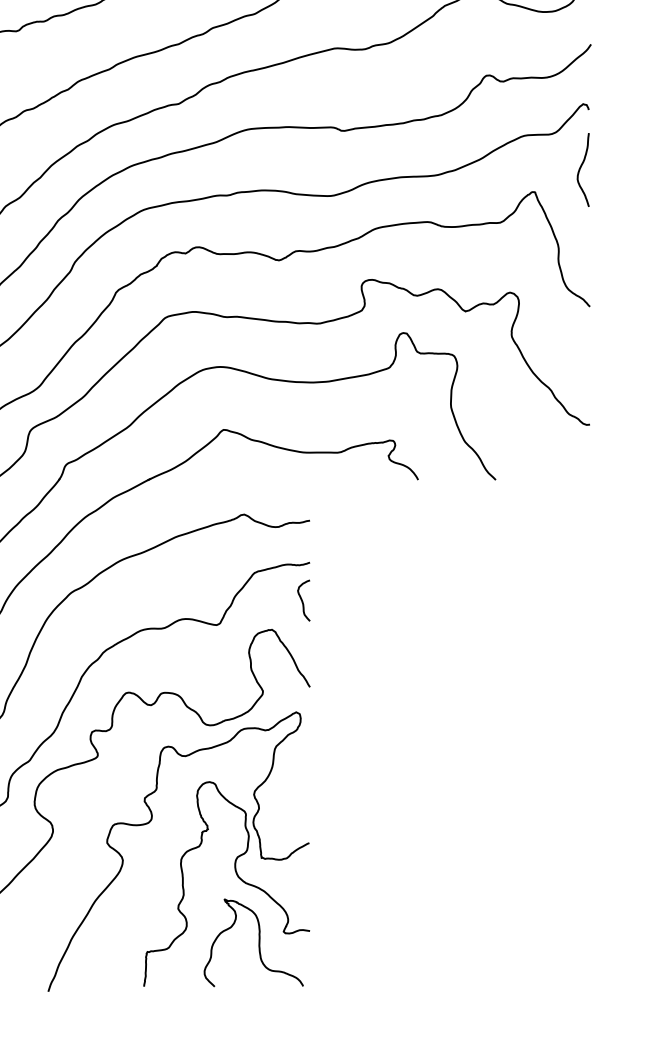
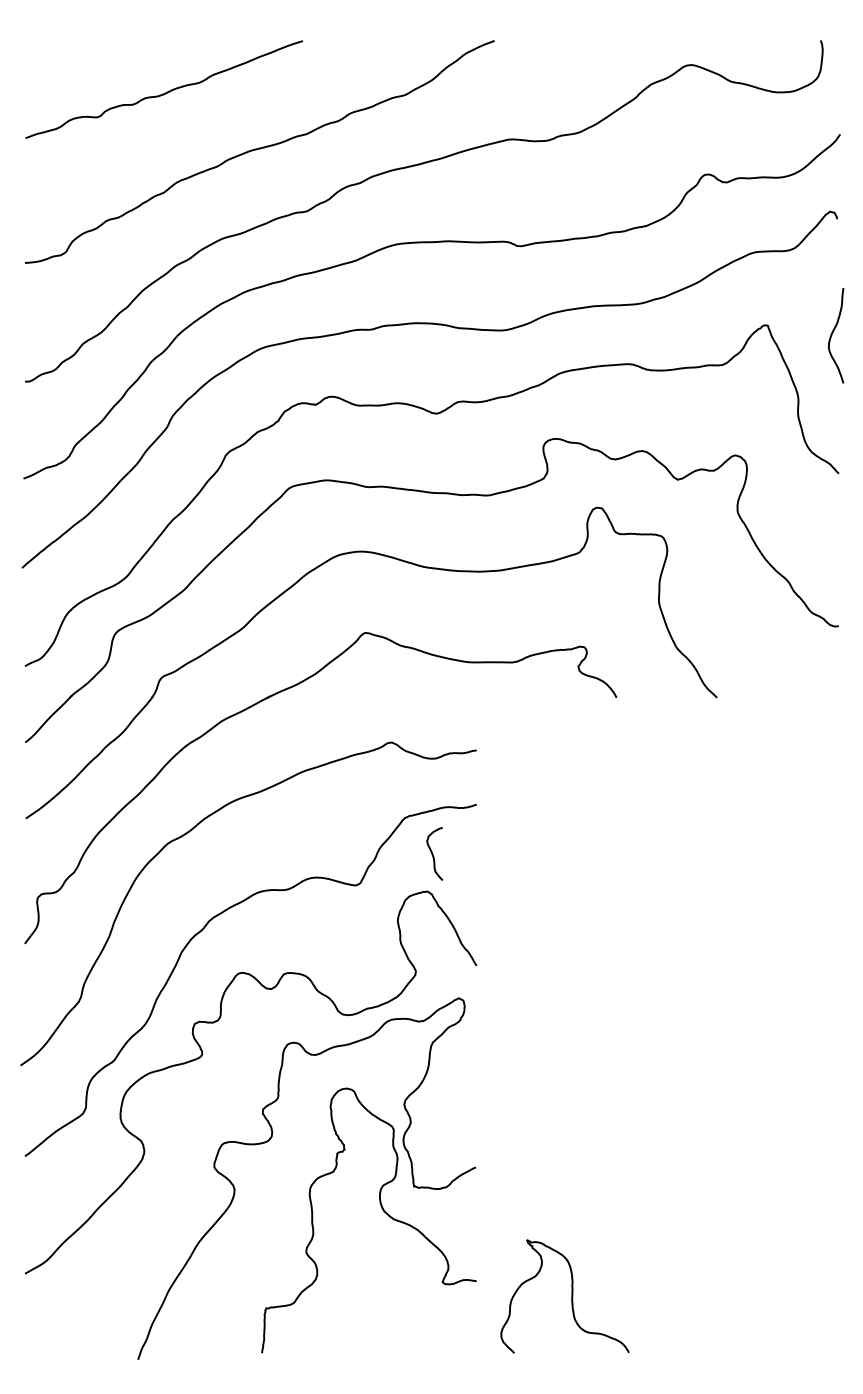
curve: (581, 168) -> (833, 333), moved
curve: (302, 600) -> (433, 853), moved
curve: (258, 942) -> (571, 1296), moved

